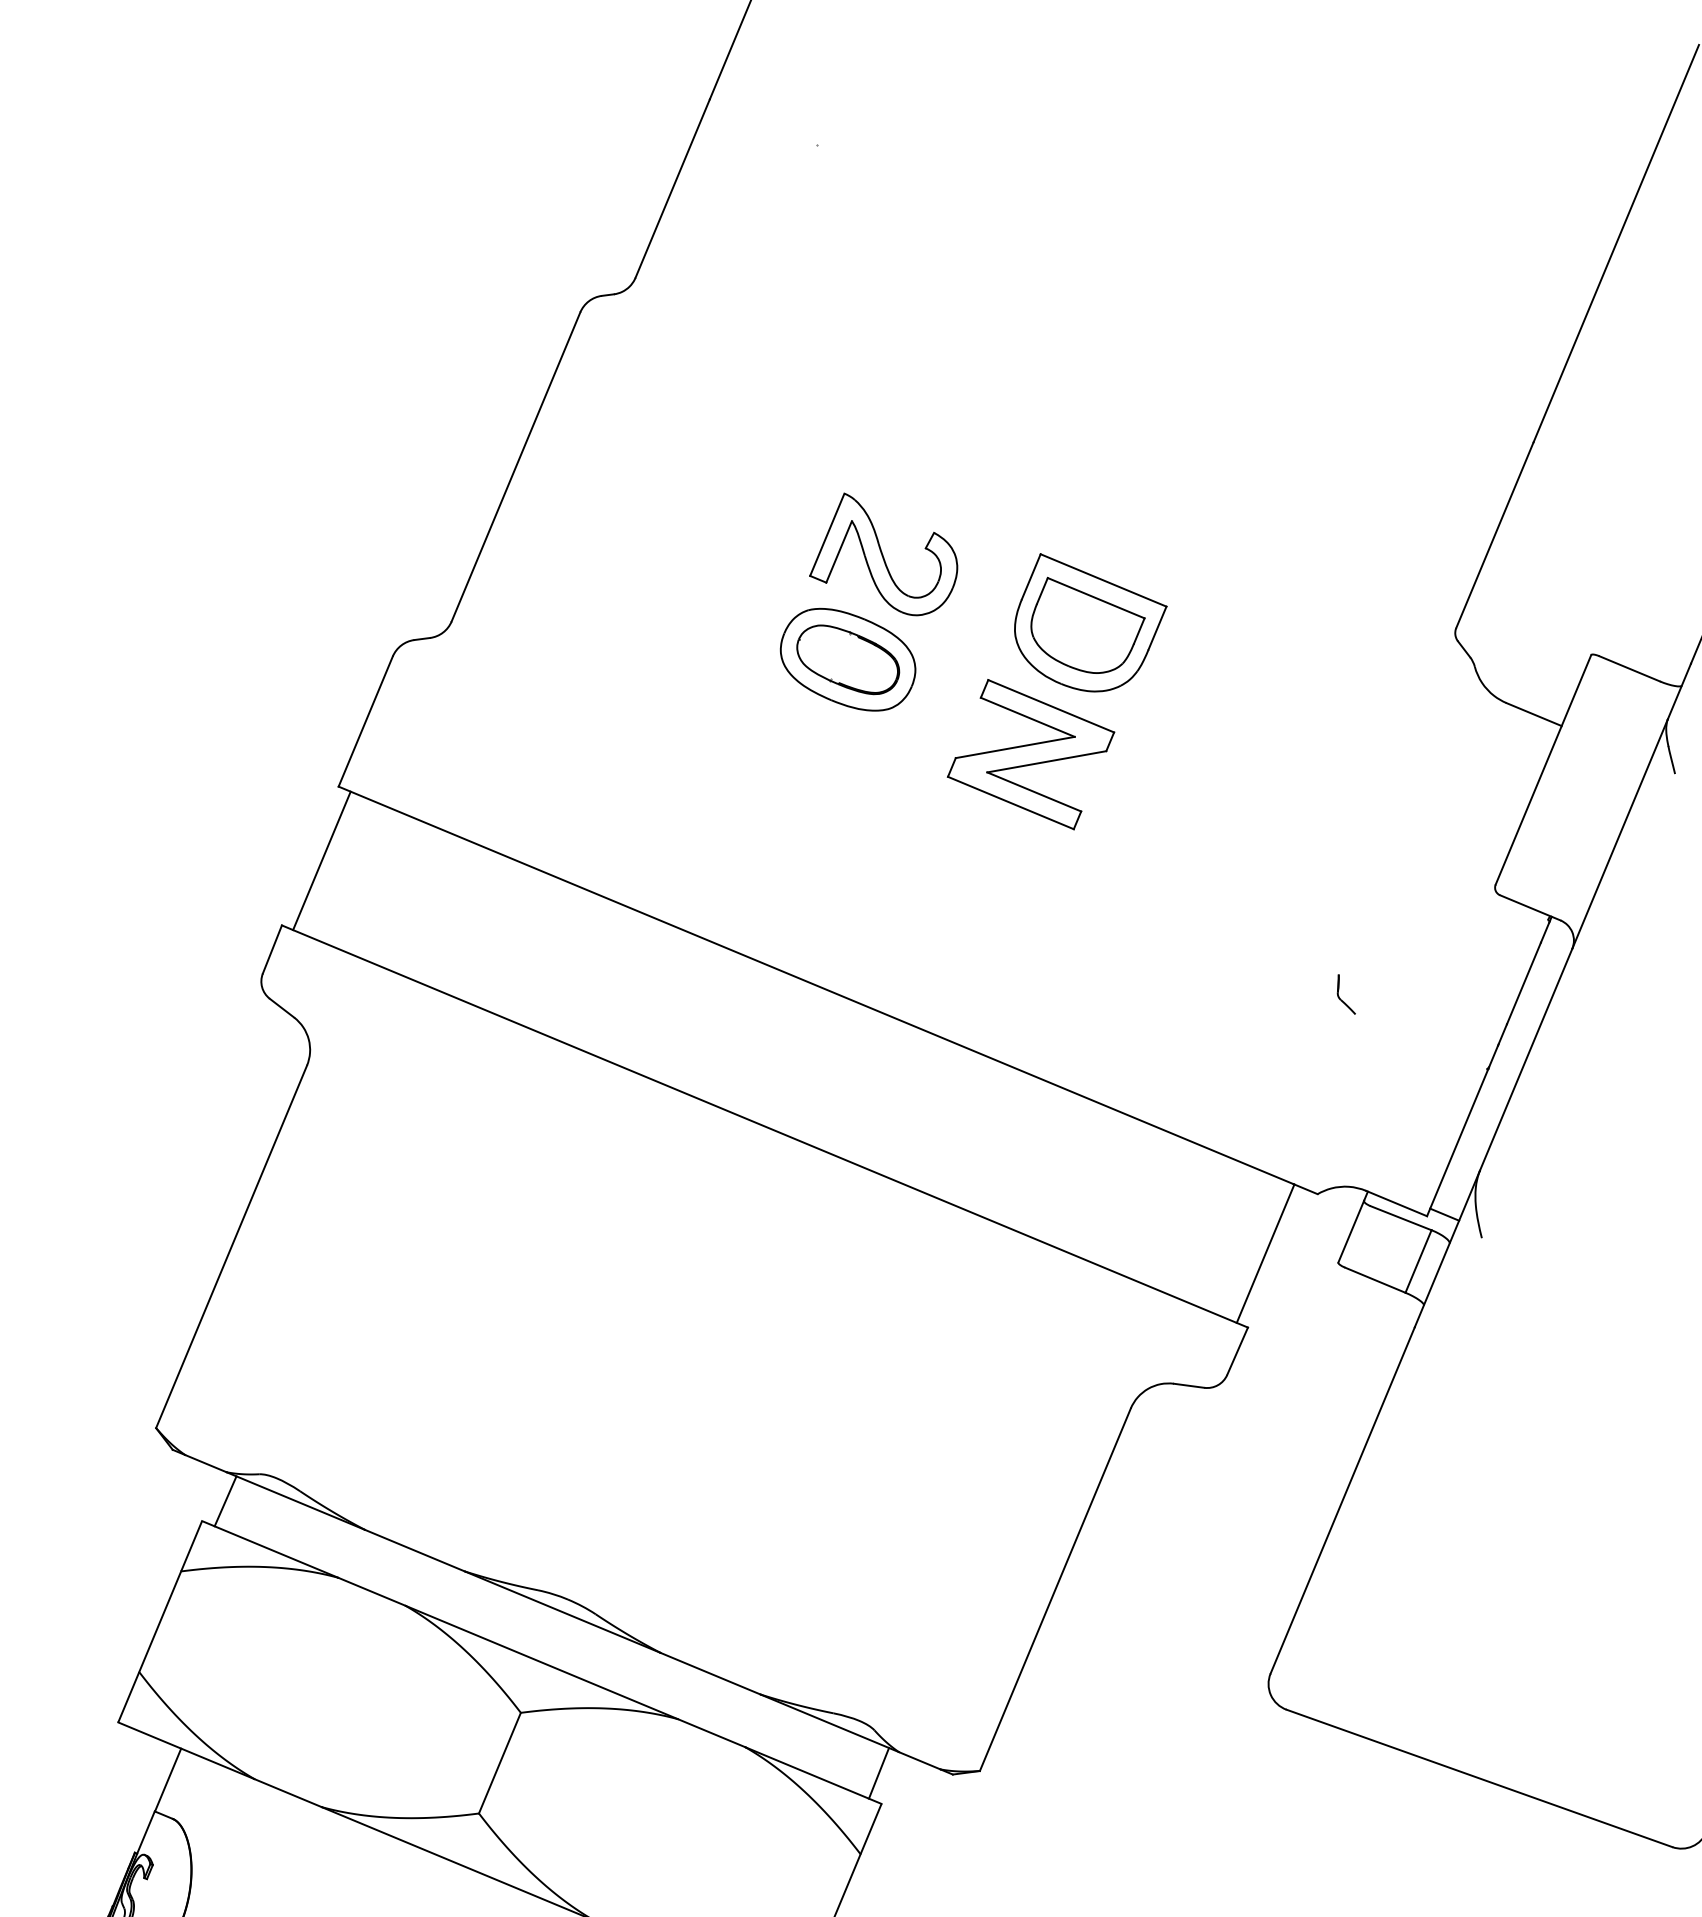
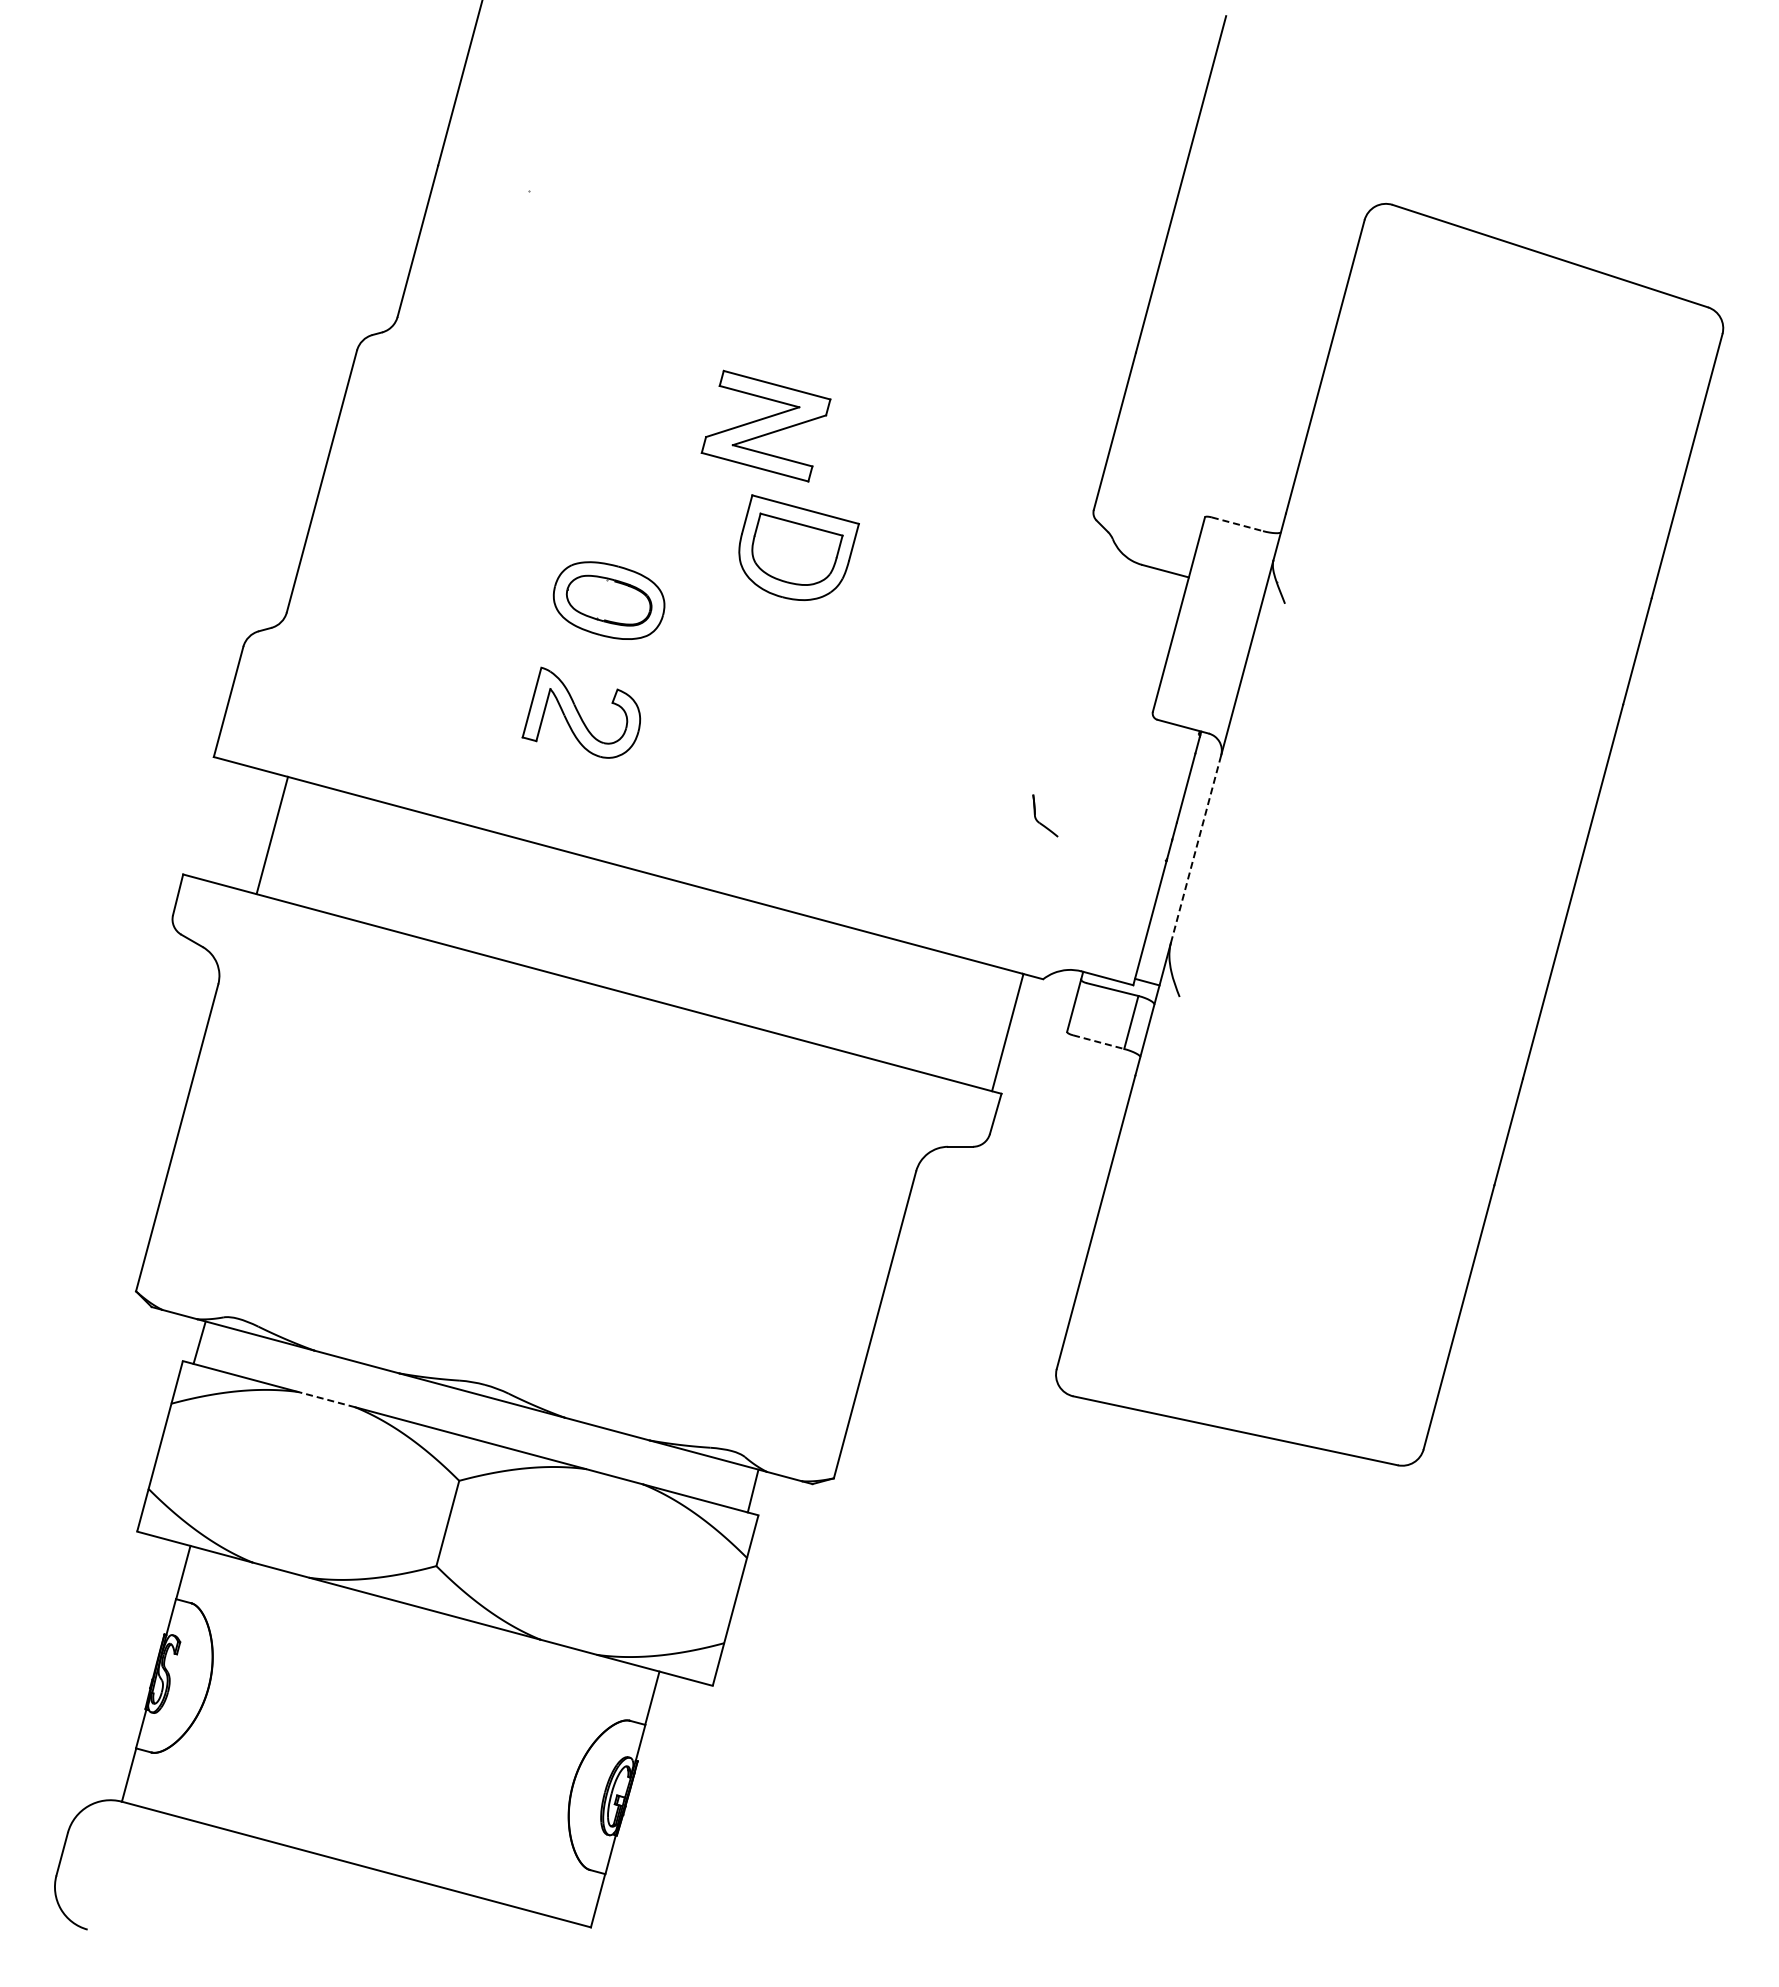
part: (886, 554) -> (581, 712), moved
line: (1629, 669) -> (1237, 524), solid -> dashed
part: (1030, 753) -> (765, 425), moved
line: (322, 861) -> (272, 835), moved
part: (1346, 993) -> (1044, 815), size x1.4
line: (1526, 1059) -> (1196, 848), solid -> dashed
line: (1376, 1280) -> (1099, 1042), solid -> dashed
line: (371, 1591) -> (326, 1399), solid -> dashed

